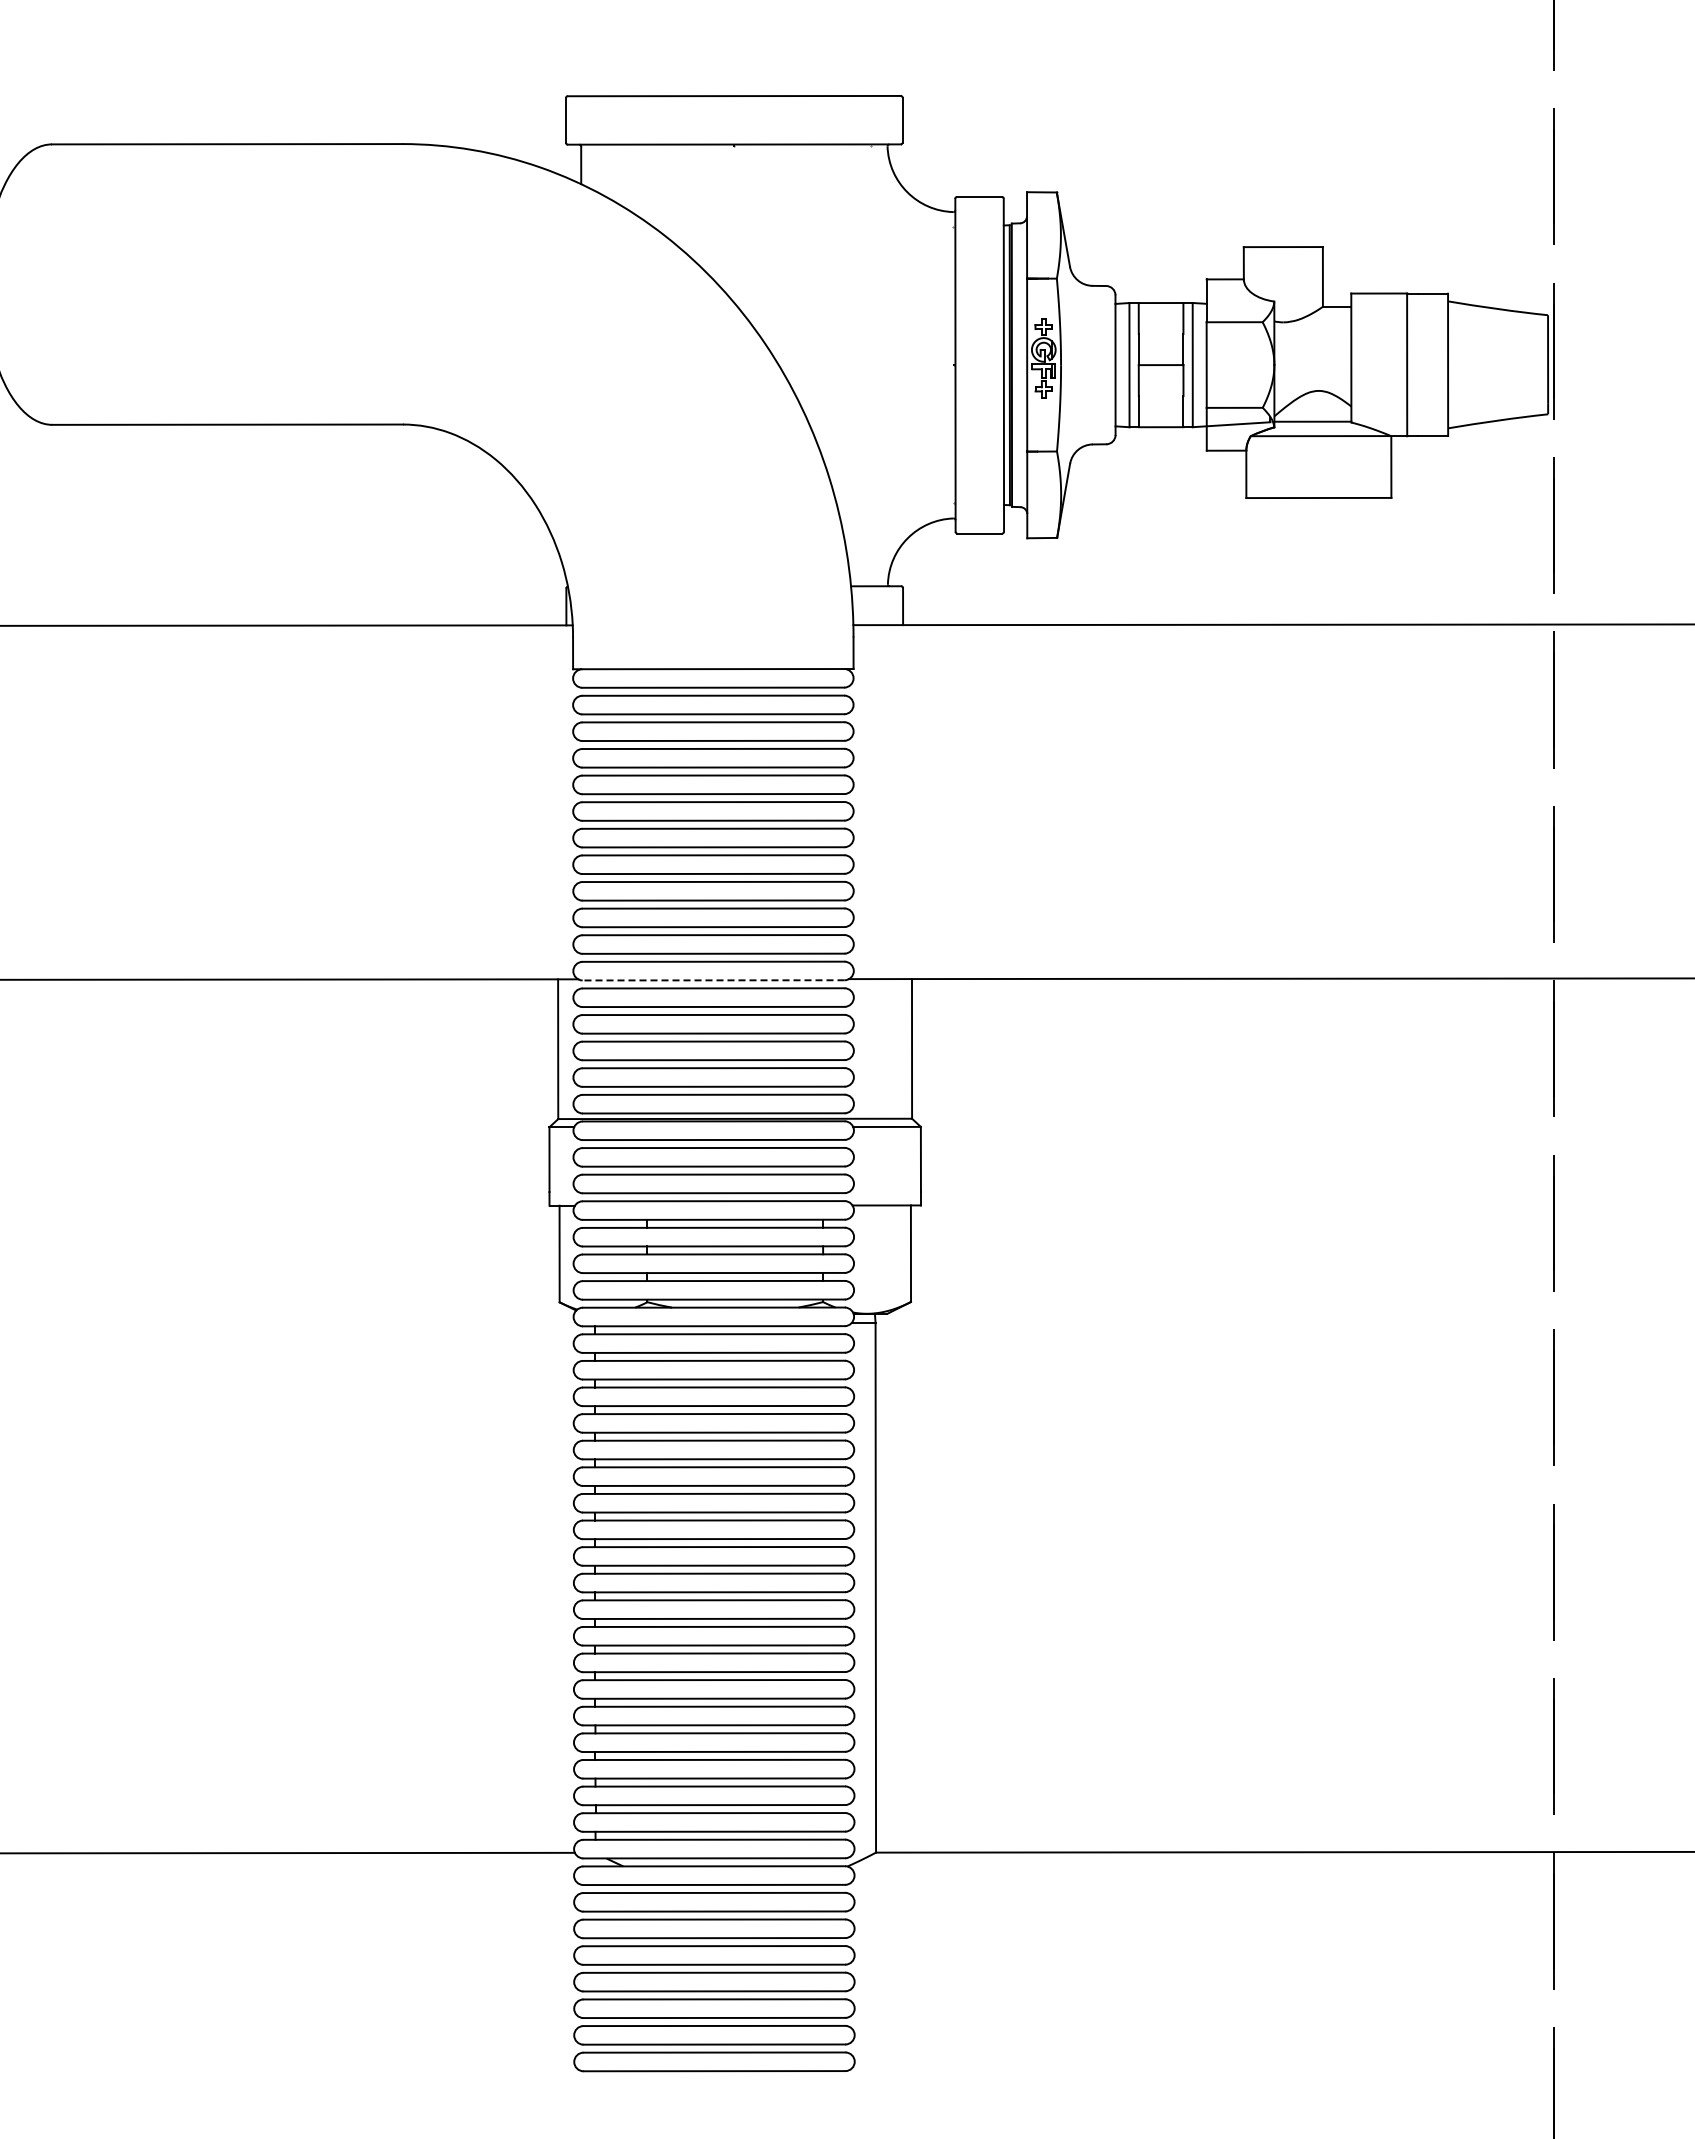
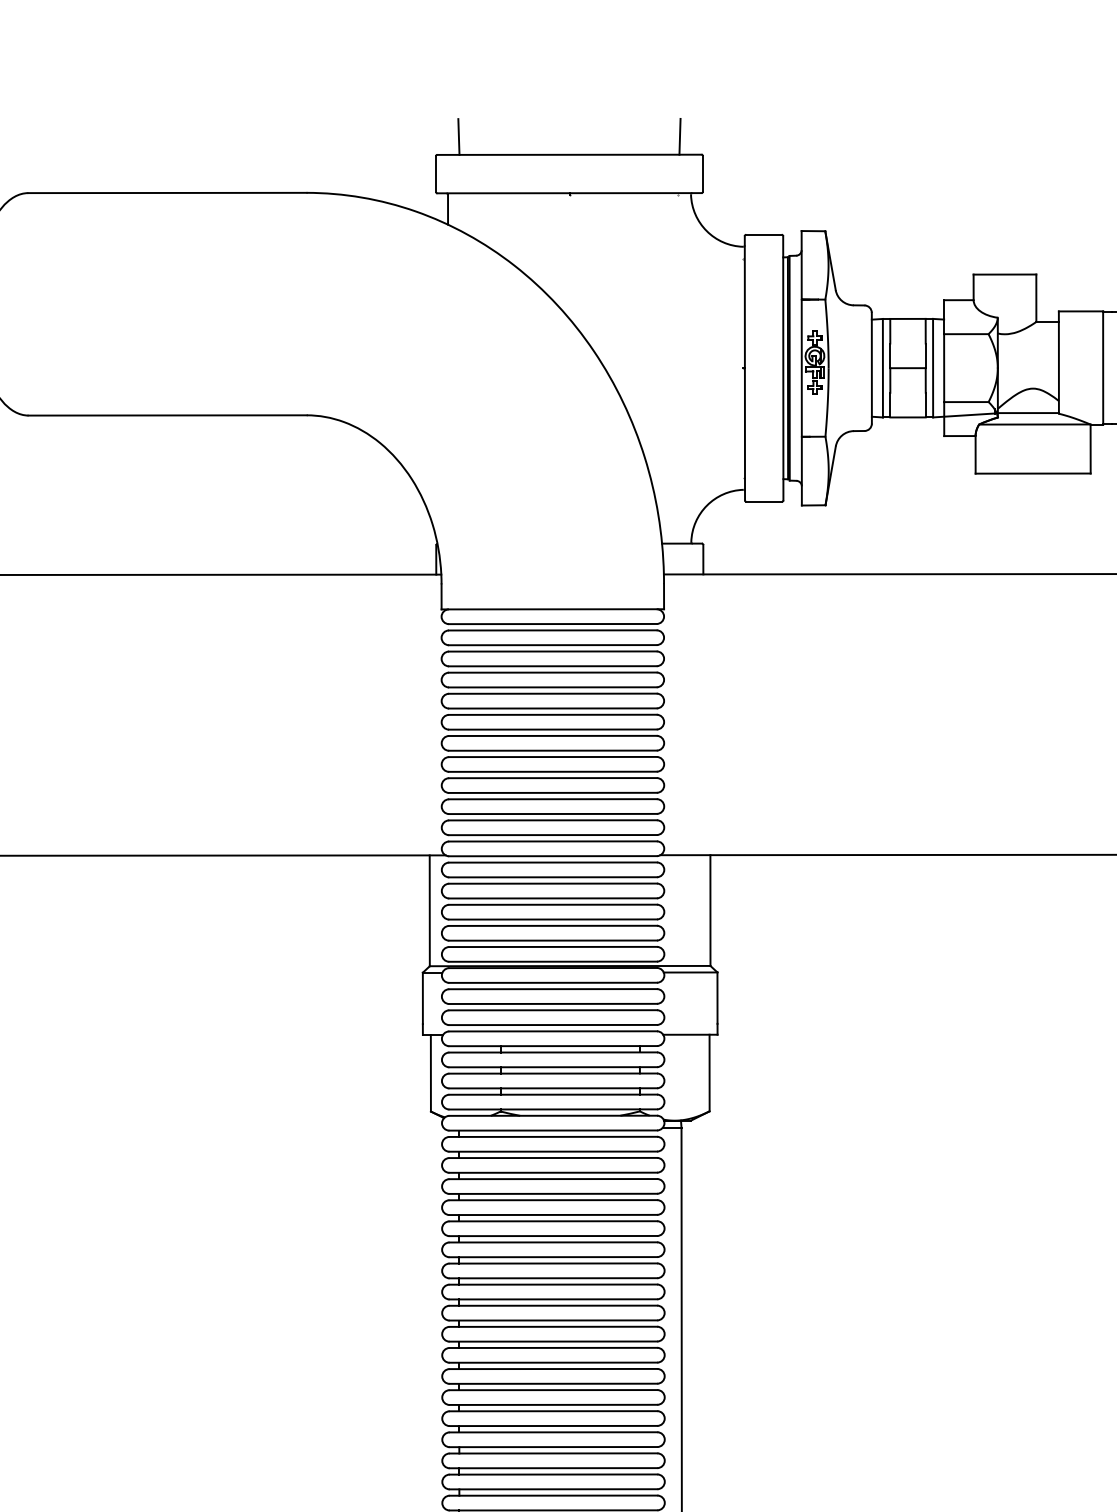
line: (873, 72) -> (679, 136), added
line: (594, 73) -> (458, 136), added
line: (713, 980) -> (552, 856), dashed -> solid

